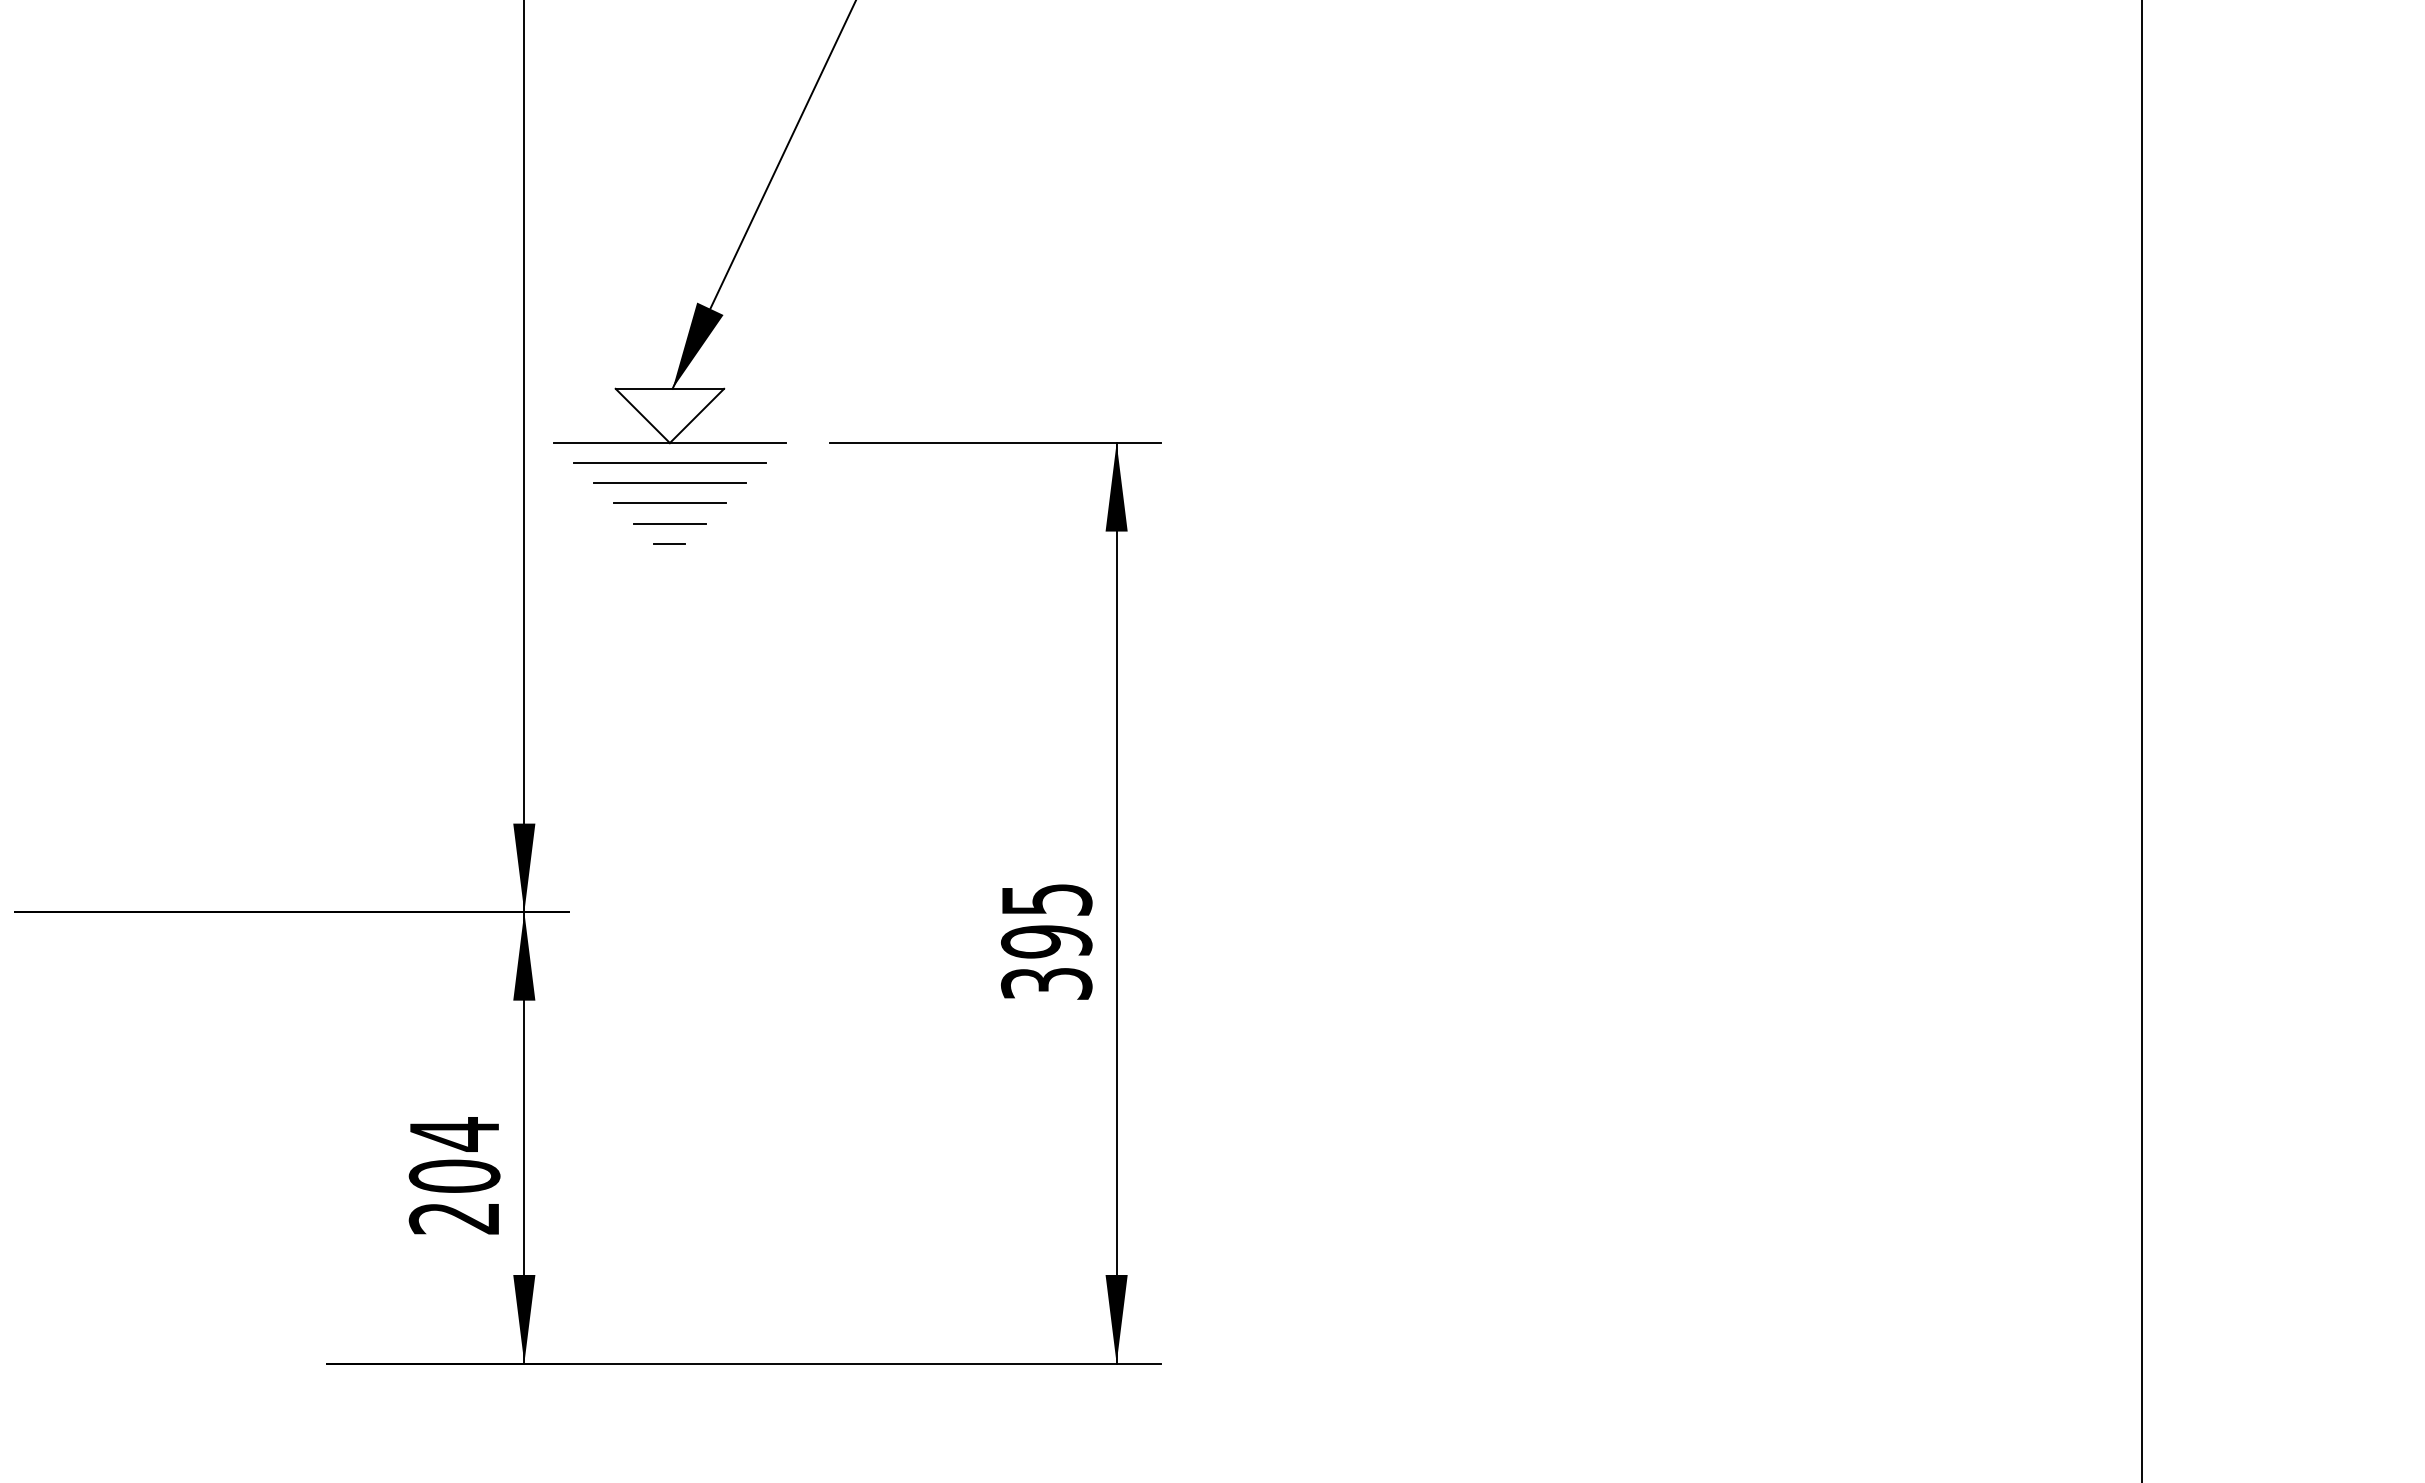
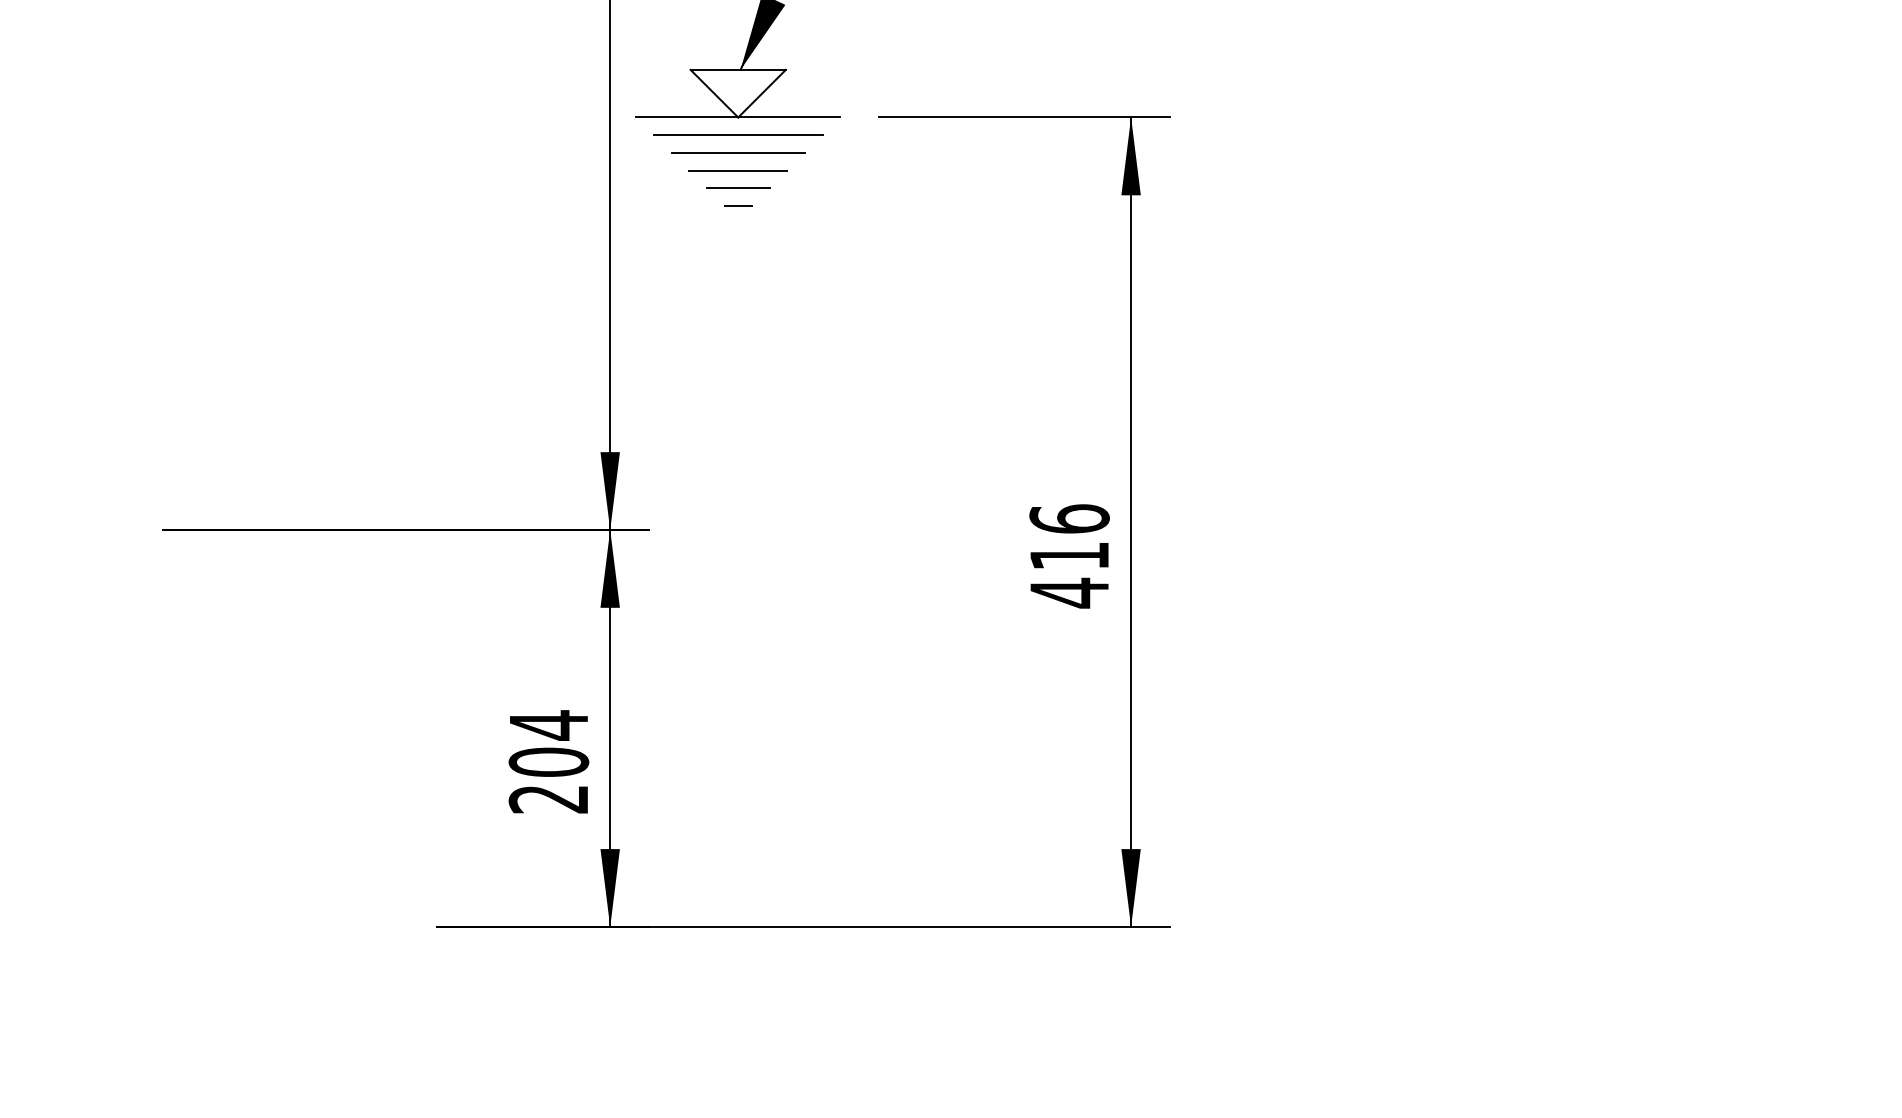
text: (1046, 941) -> (1069, 555), 395 -> 416

